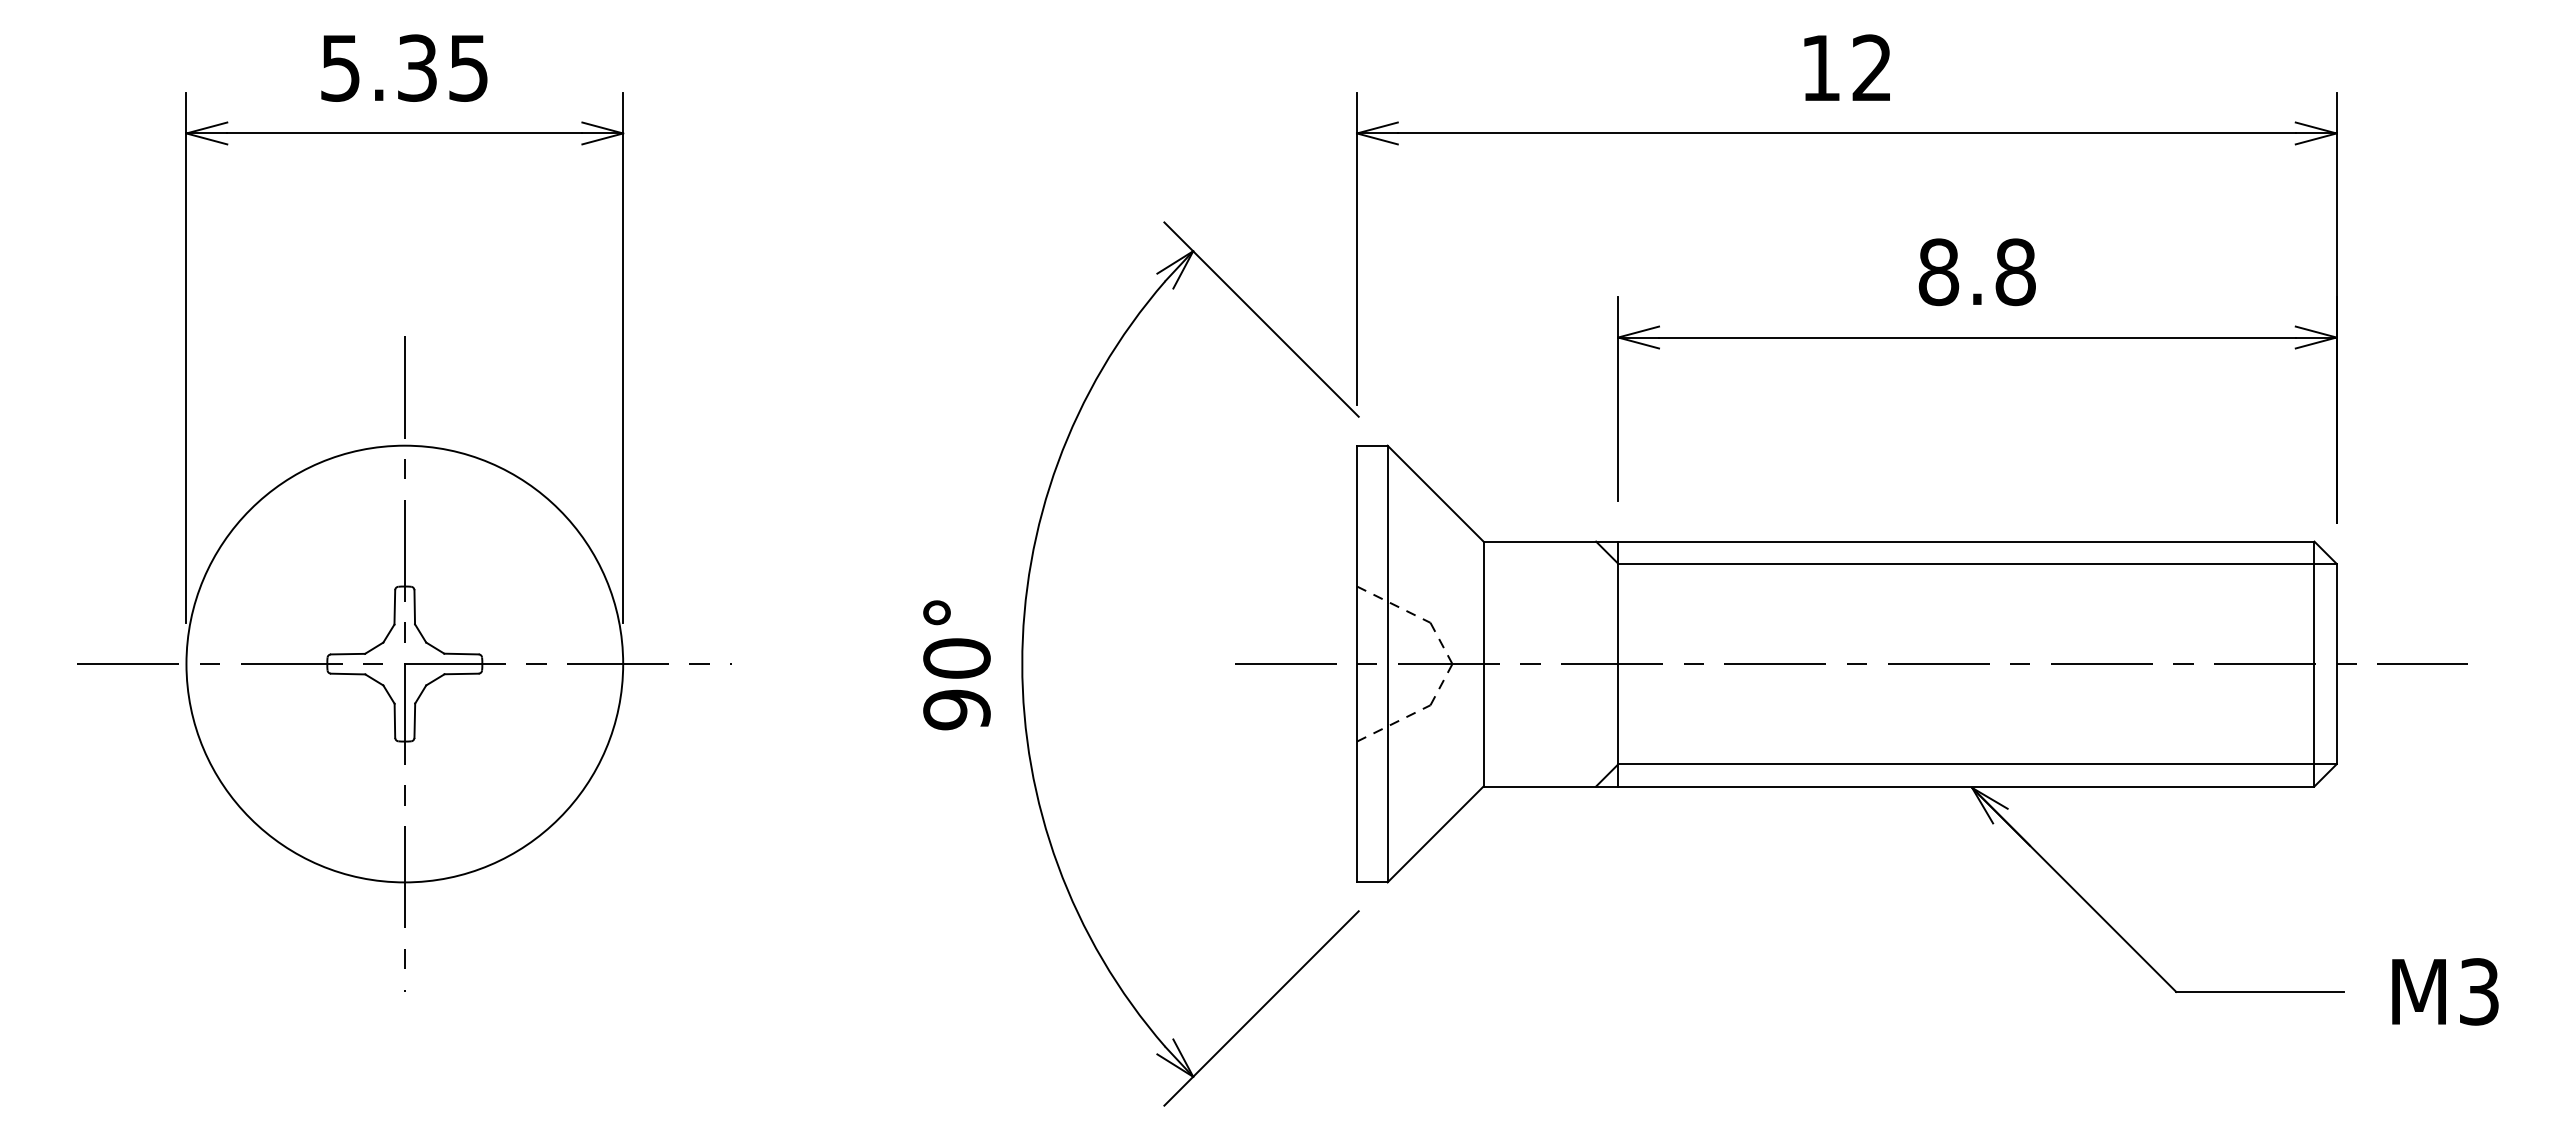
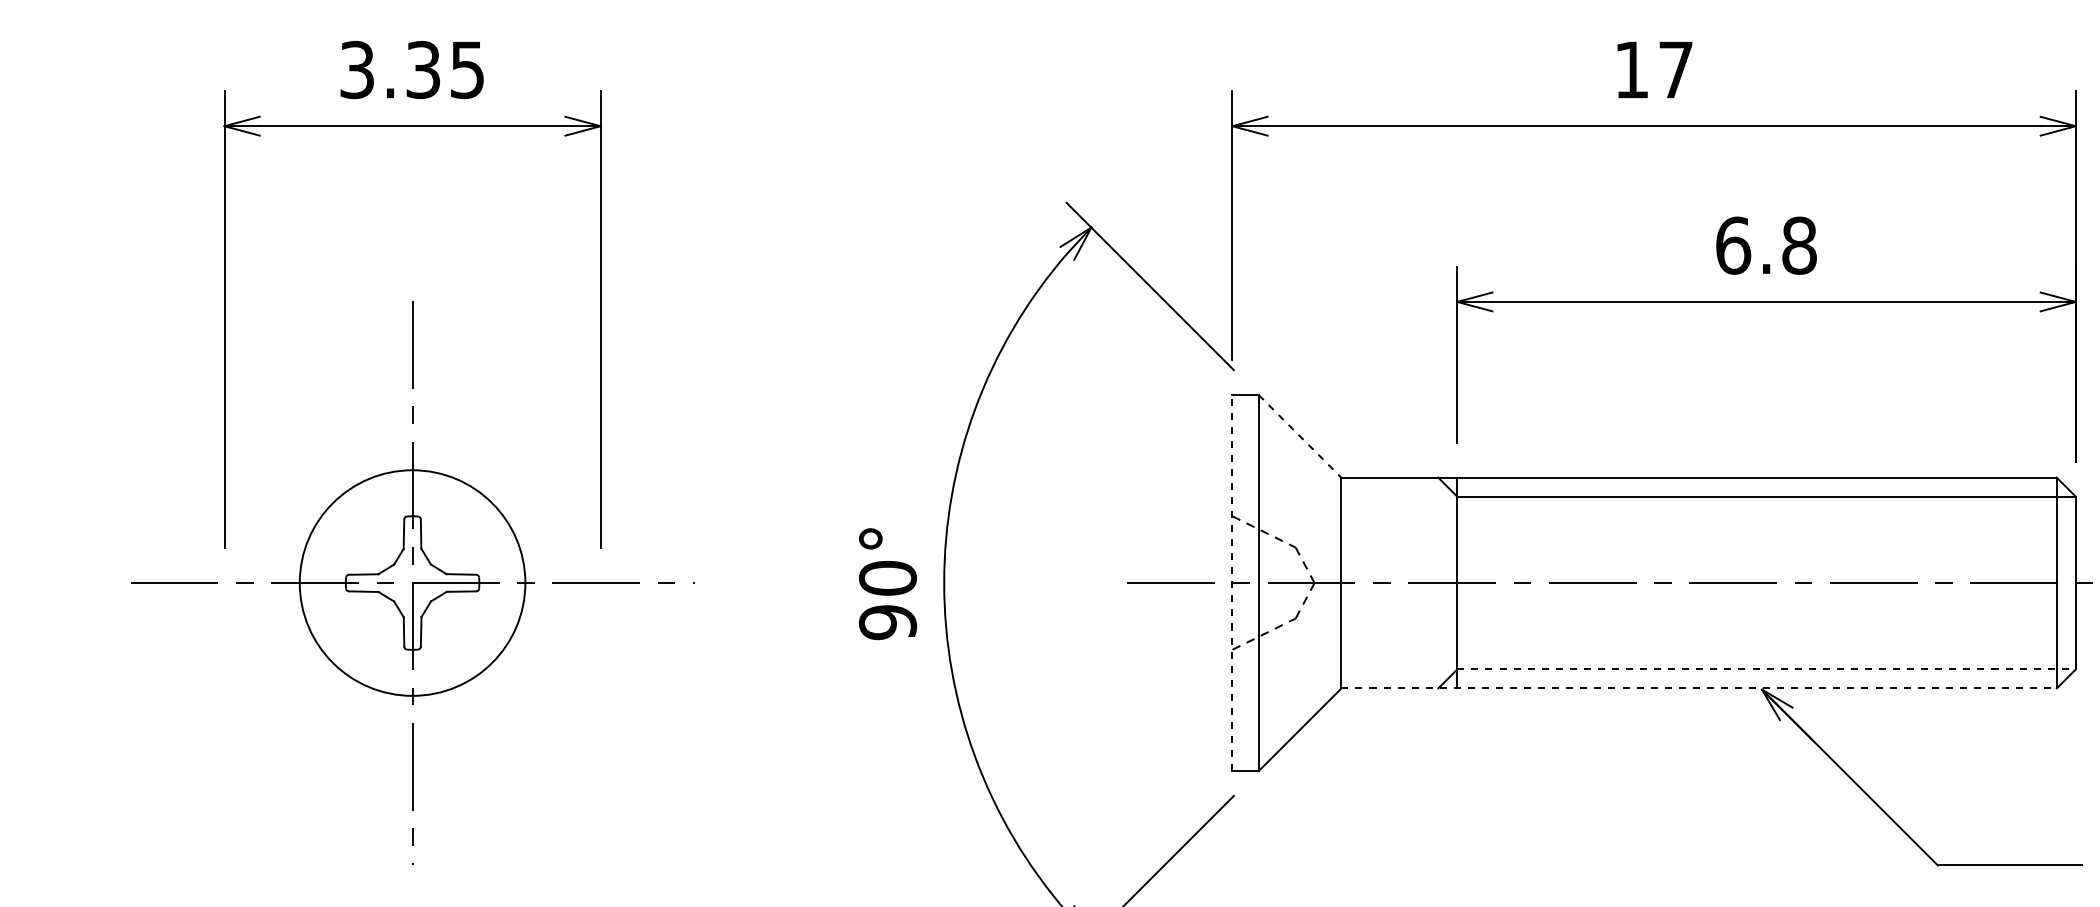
text: (340, 67) -> (357, 69), 5.35 -> 3.35
text: (1871, 67) -> (1675, 69), 12 -> 17
text: (1938, 271) -> (1733, 245), 8.8 -> 6.8
line: (1435, 493) -> (1299, 436), solid -> dashed
circle: (404, 663) -> (412, 582), size x0.6
line: (1357, 663) -> (1232, 582), solid -> dashed
line: (1977, 764) -> (1766, 669), solid -> dashed
line: (1899, 786) -> (1699, 688), solid -> dashed

